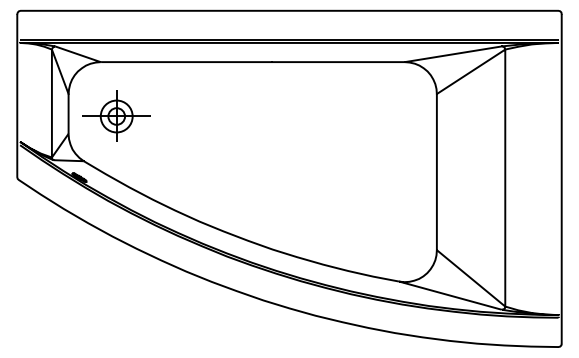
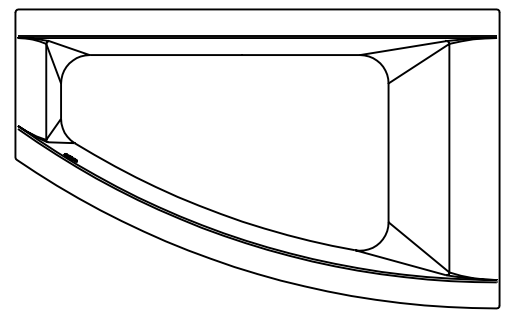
part: (116, 115) -> (103, 102), removed

